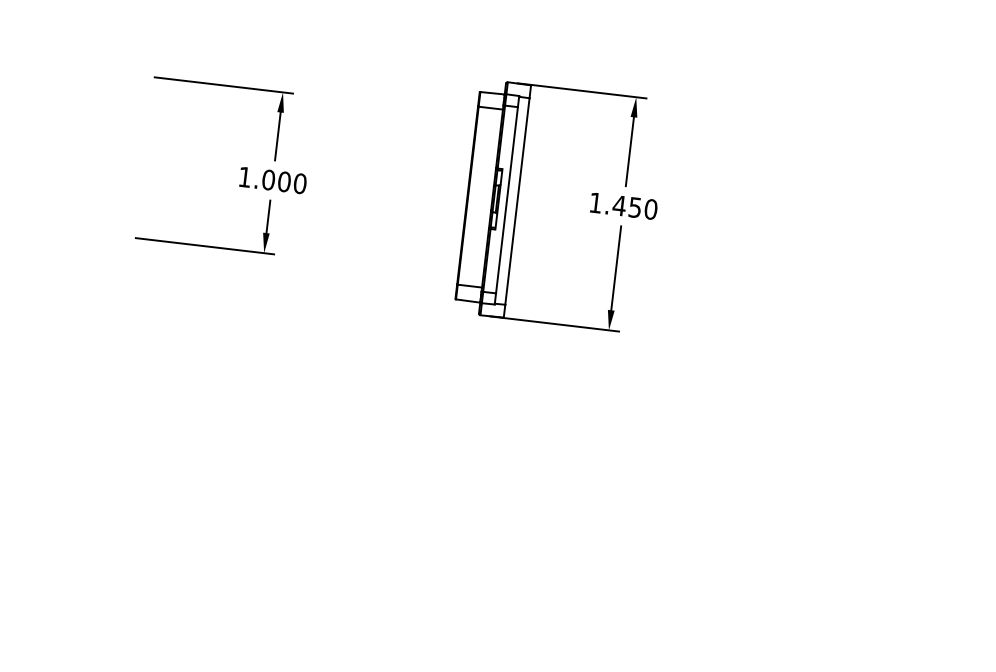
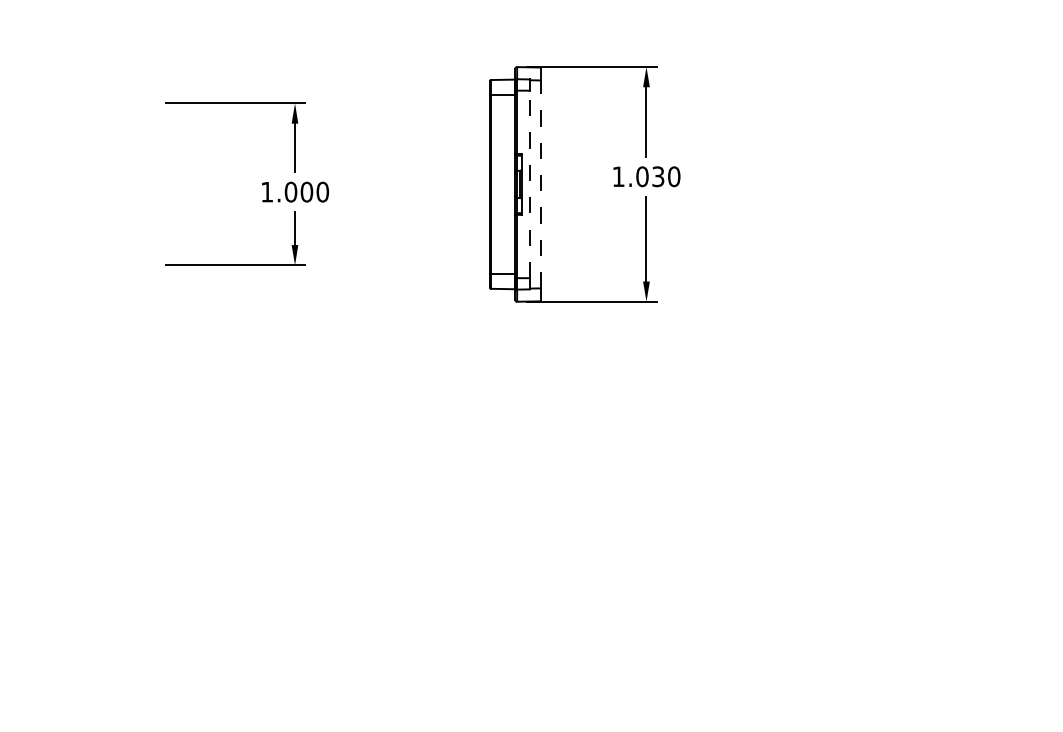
line: (507, 200) -> (530, 184), solid -> dashed
line: (517, 201) -> (540, 184), solid -> dashed
text: (626, 206) -> (649, 176), 1.450 -> 1.030

